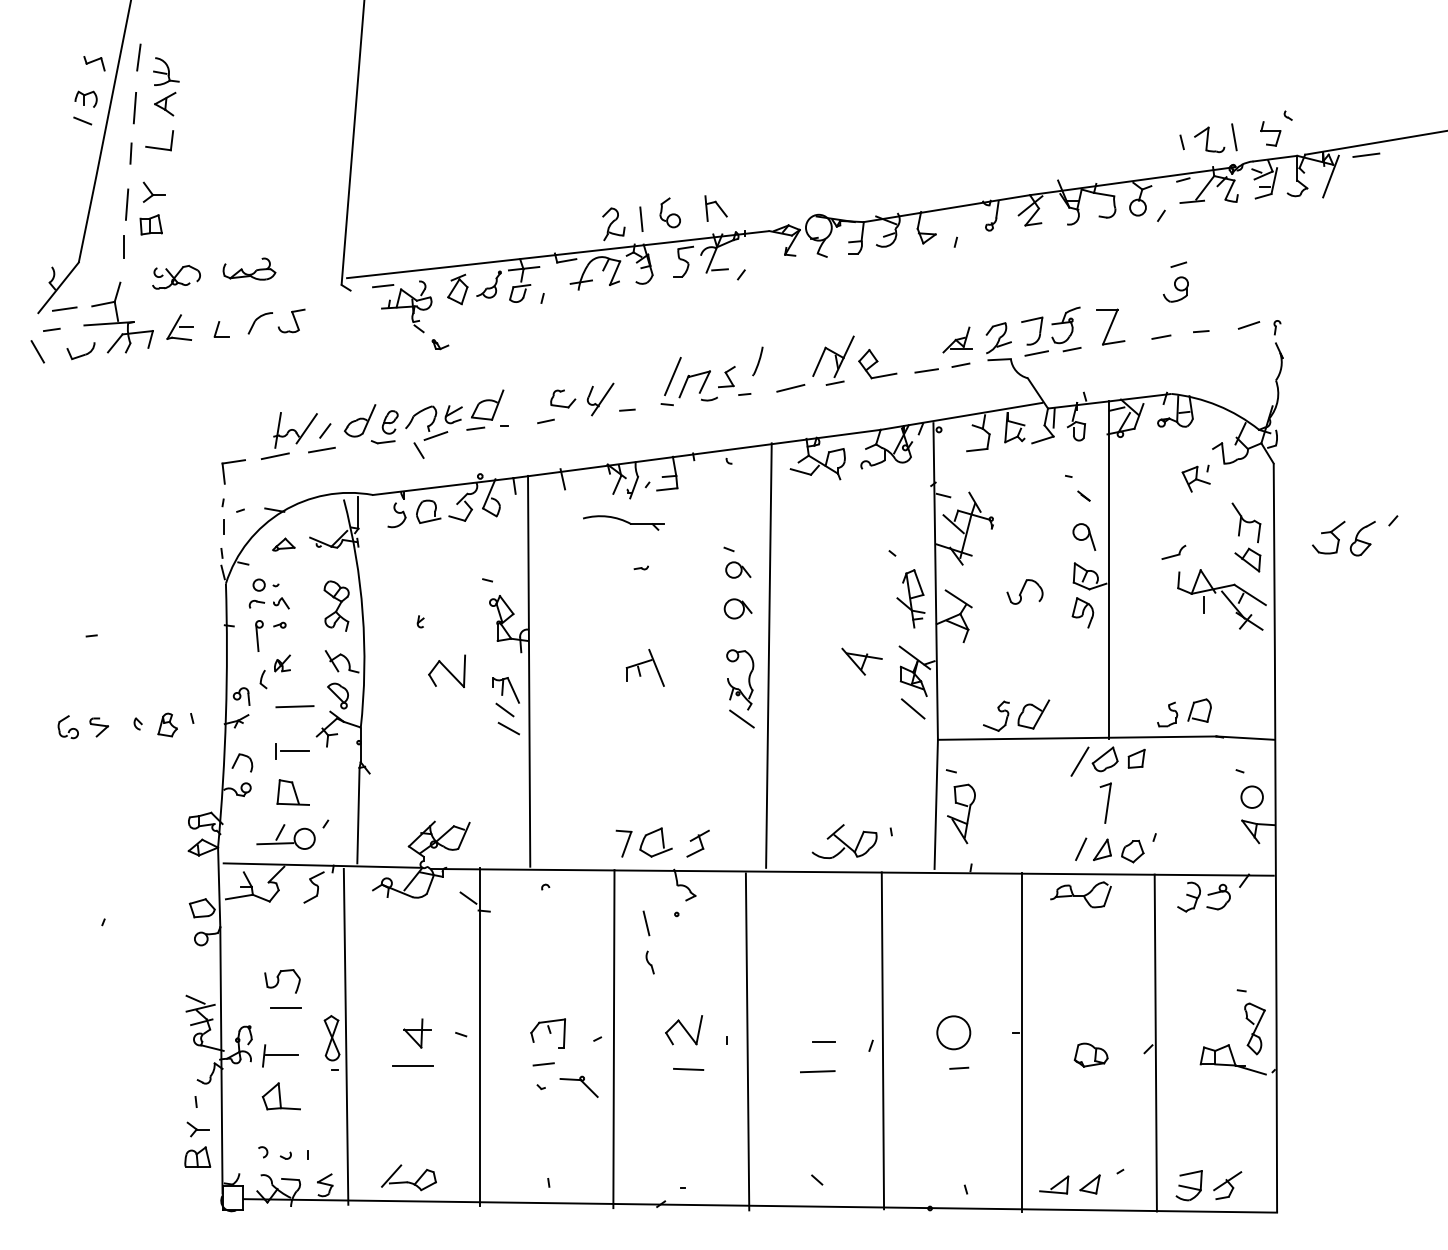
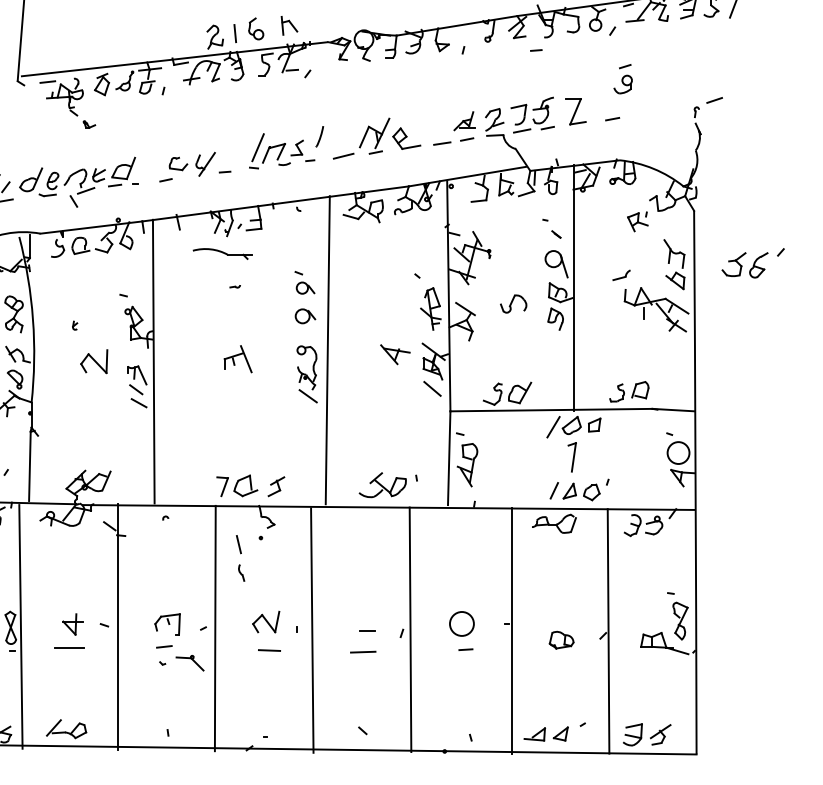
line: (1248, 325) -> (714, 100), moved
line: (1201, 331) -> (536, 50), moved
part: (1084, 536) -> (556, 263), size x1.4
circle: (1251, 796) -> (677, 452), size x1.4

